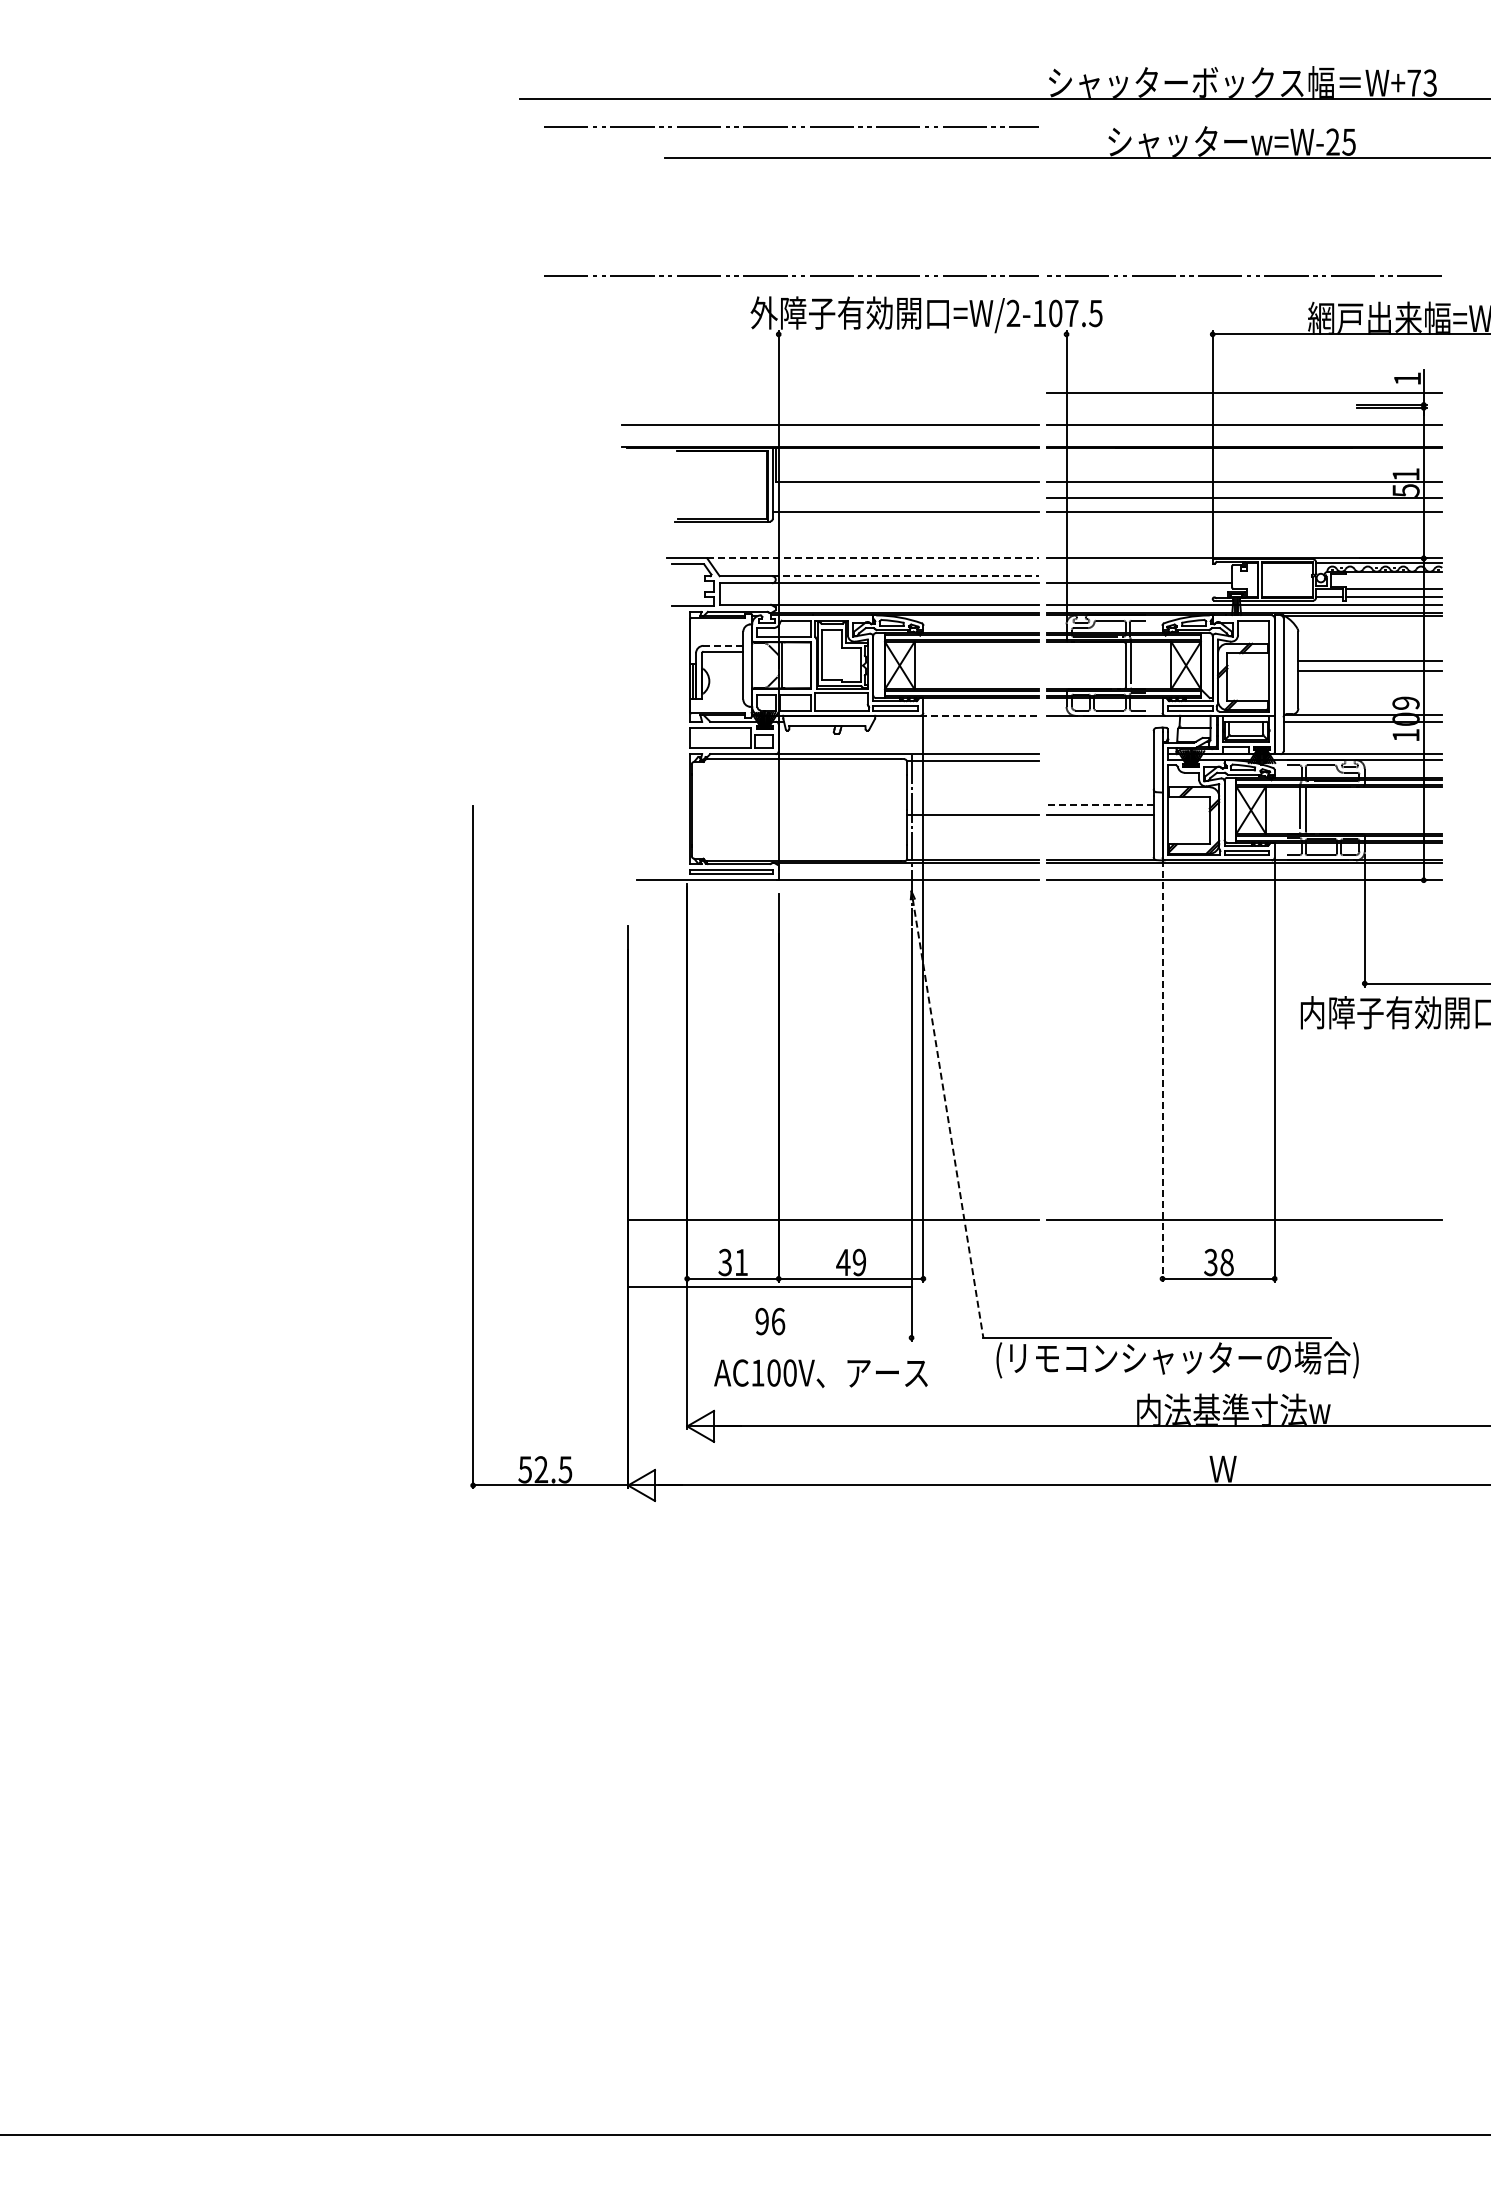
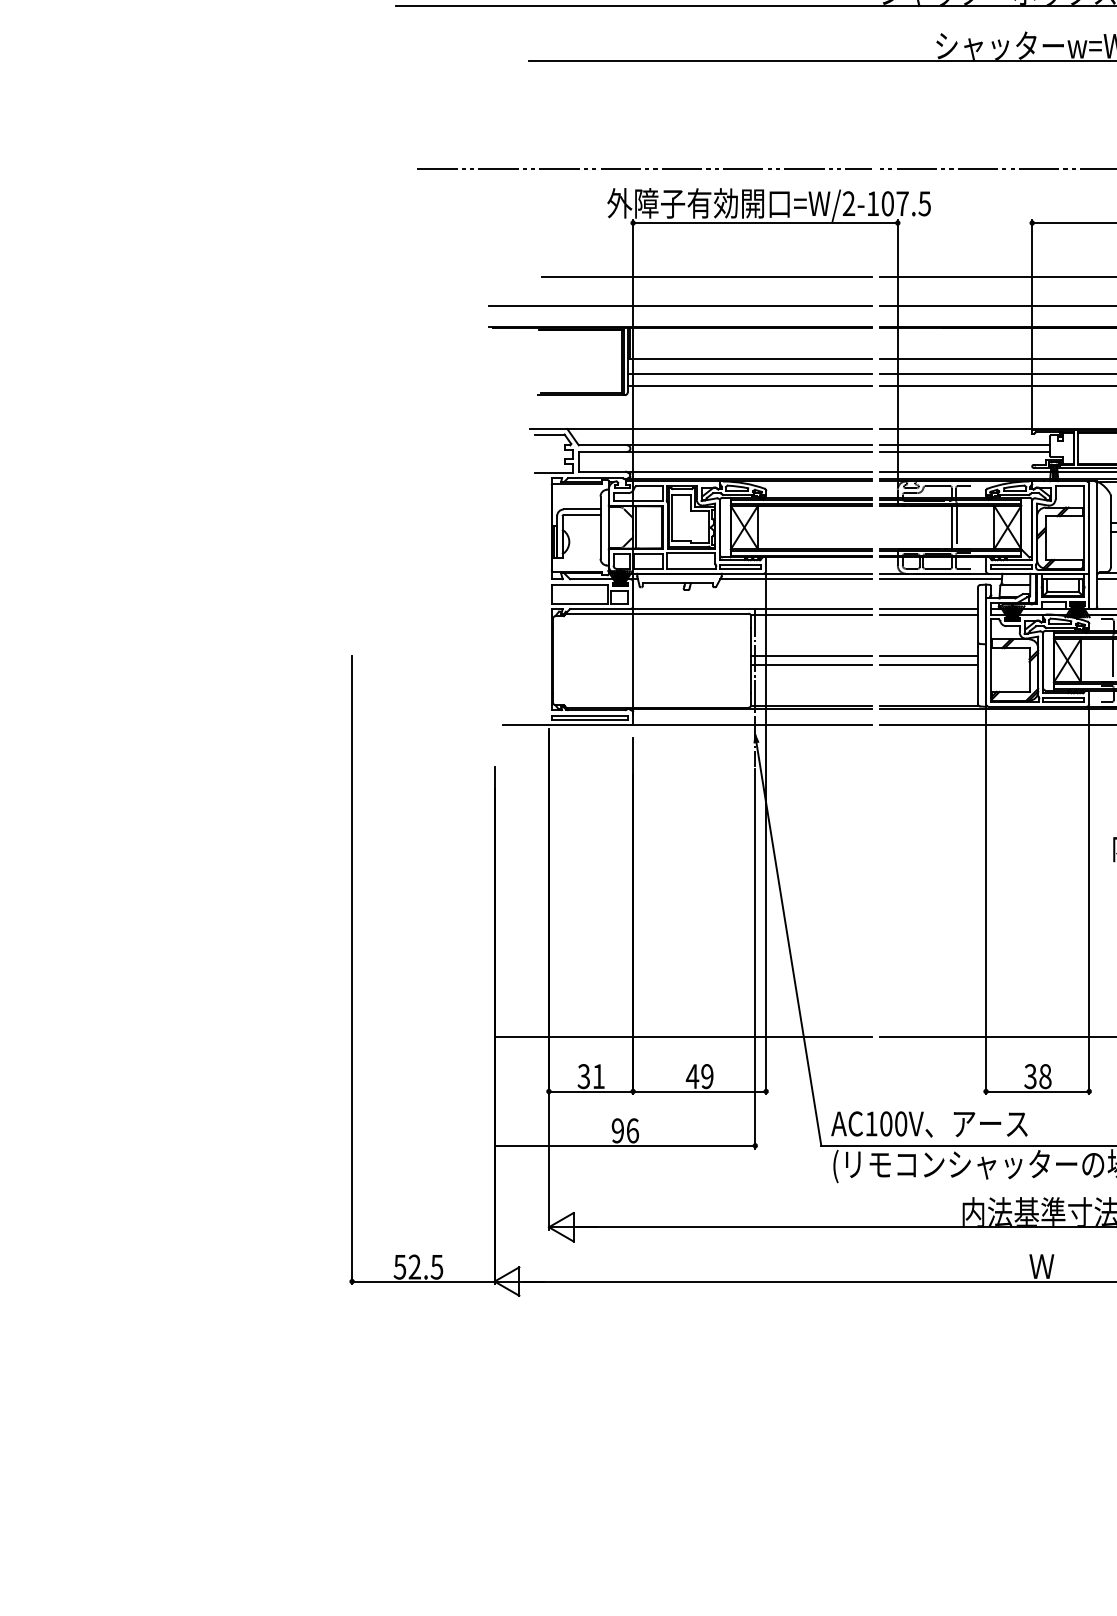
line: (792, 126) -> (645, 31), removed
line: (922, 334) -> (765, 223), added
line: (858, 393) -> (706, 277), added
line: (905, 498) -> (749, 373), added
line: (873, 558) -> (720, 429), dashed -> solid
line: (905, 576) -> (749, 445), dashed -> solid
line: (1139, 576) -> (964, 445), added
line: (723, 645) -> (582, 509), dashed -> solid
line: (979, 715) -> (817, 573), dashed -> solid
line: (955, 721) -> (795, 579), added
line: (1113, 721) -> (940, 579), added
line: (1100, 754) -> (929, 609), added
line: (1100, 760) -> (929, 614), added
line: (972, 805) -> (811, 656), added
line: (1100, 805) -> (929, 656), dashed -> solid
line: (1162, 1071) -> (986, 900), dashed -> solid
line: (948, 1118) -> (789, 944), dashed -> solid
line: (769, 1286) -> (624, 1145), moved
text: (820, 1373) -> (929, 1124), moved

